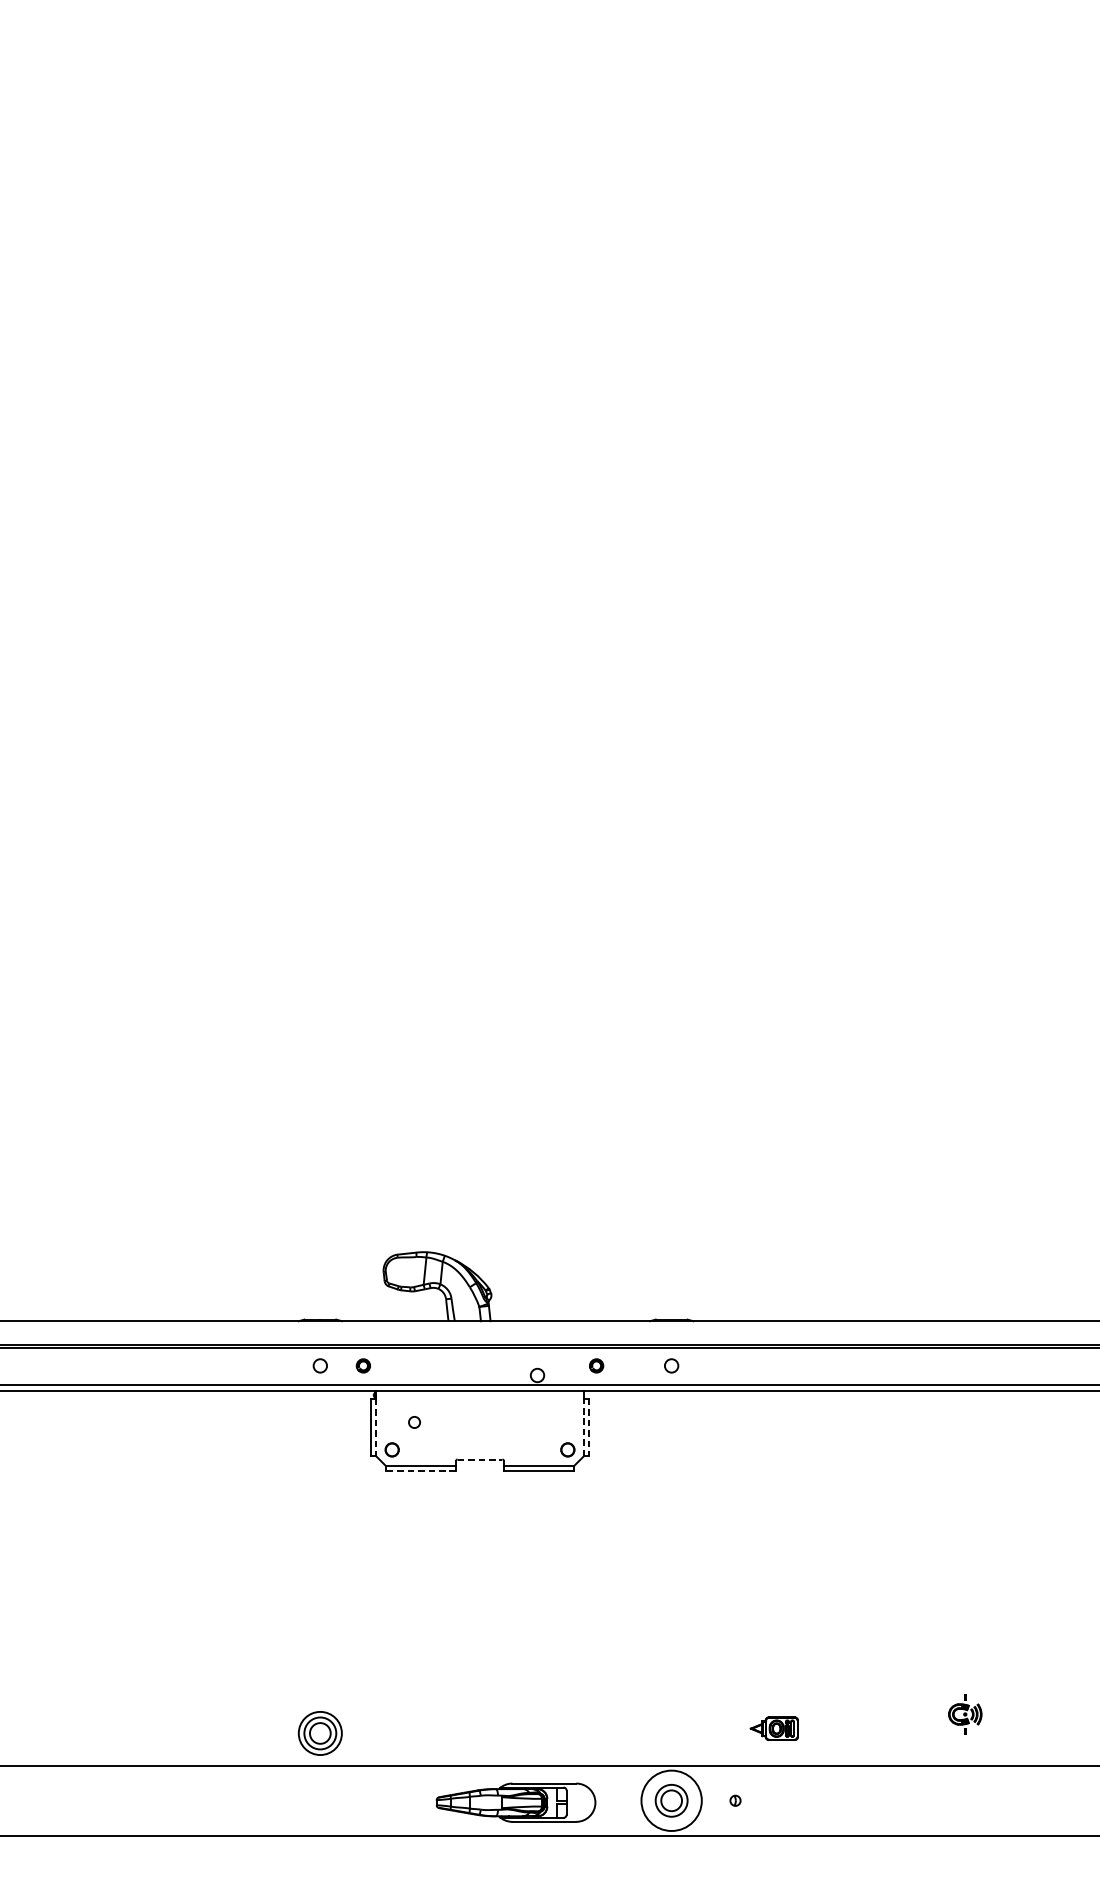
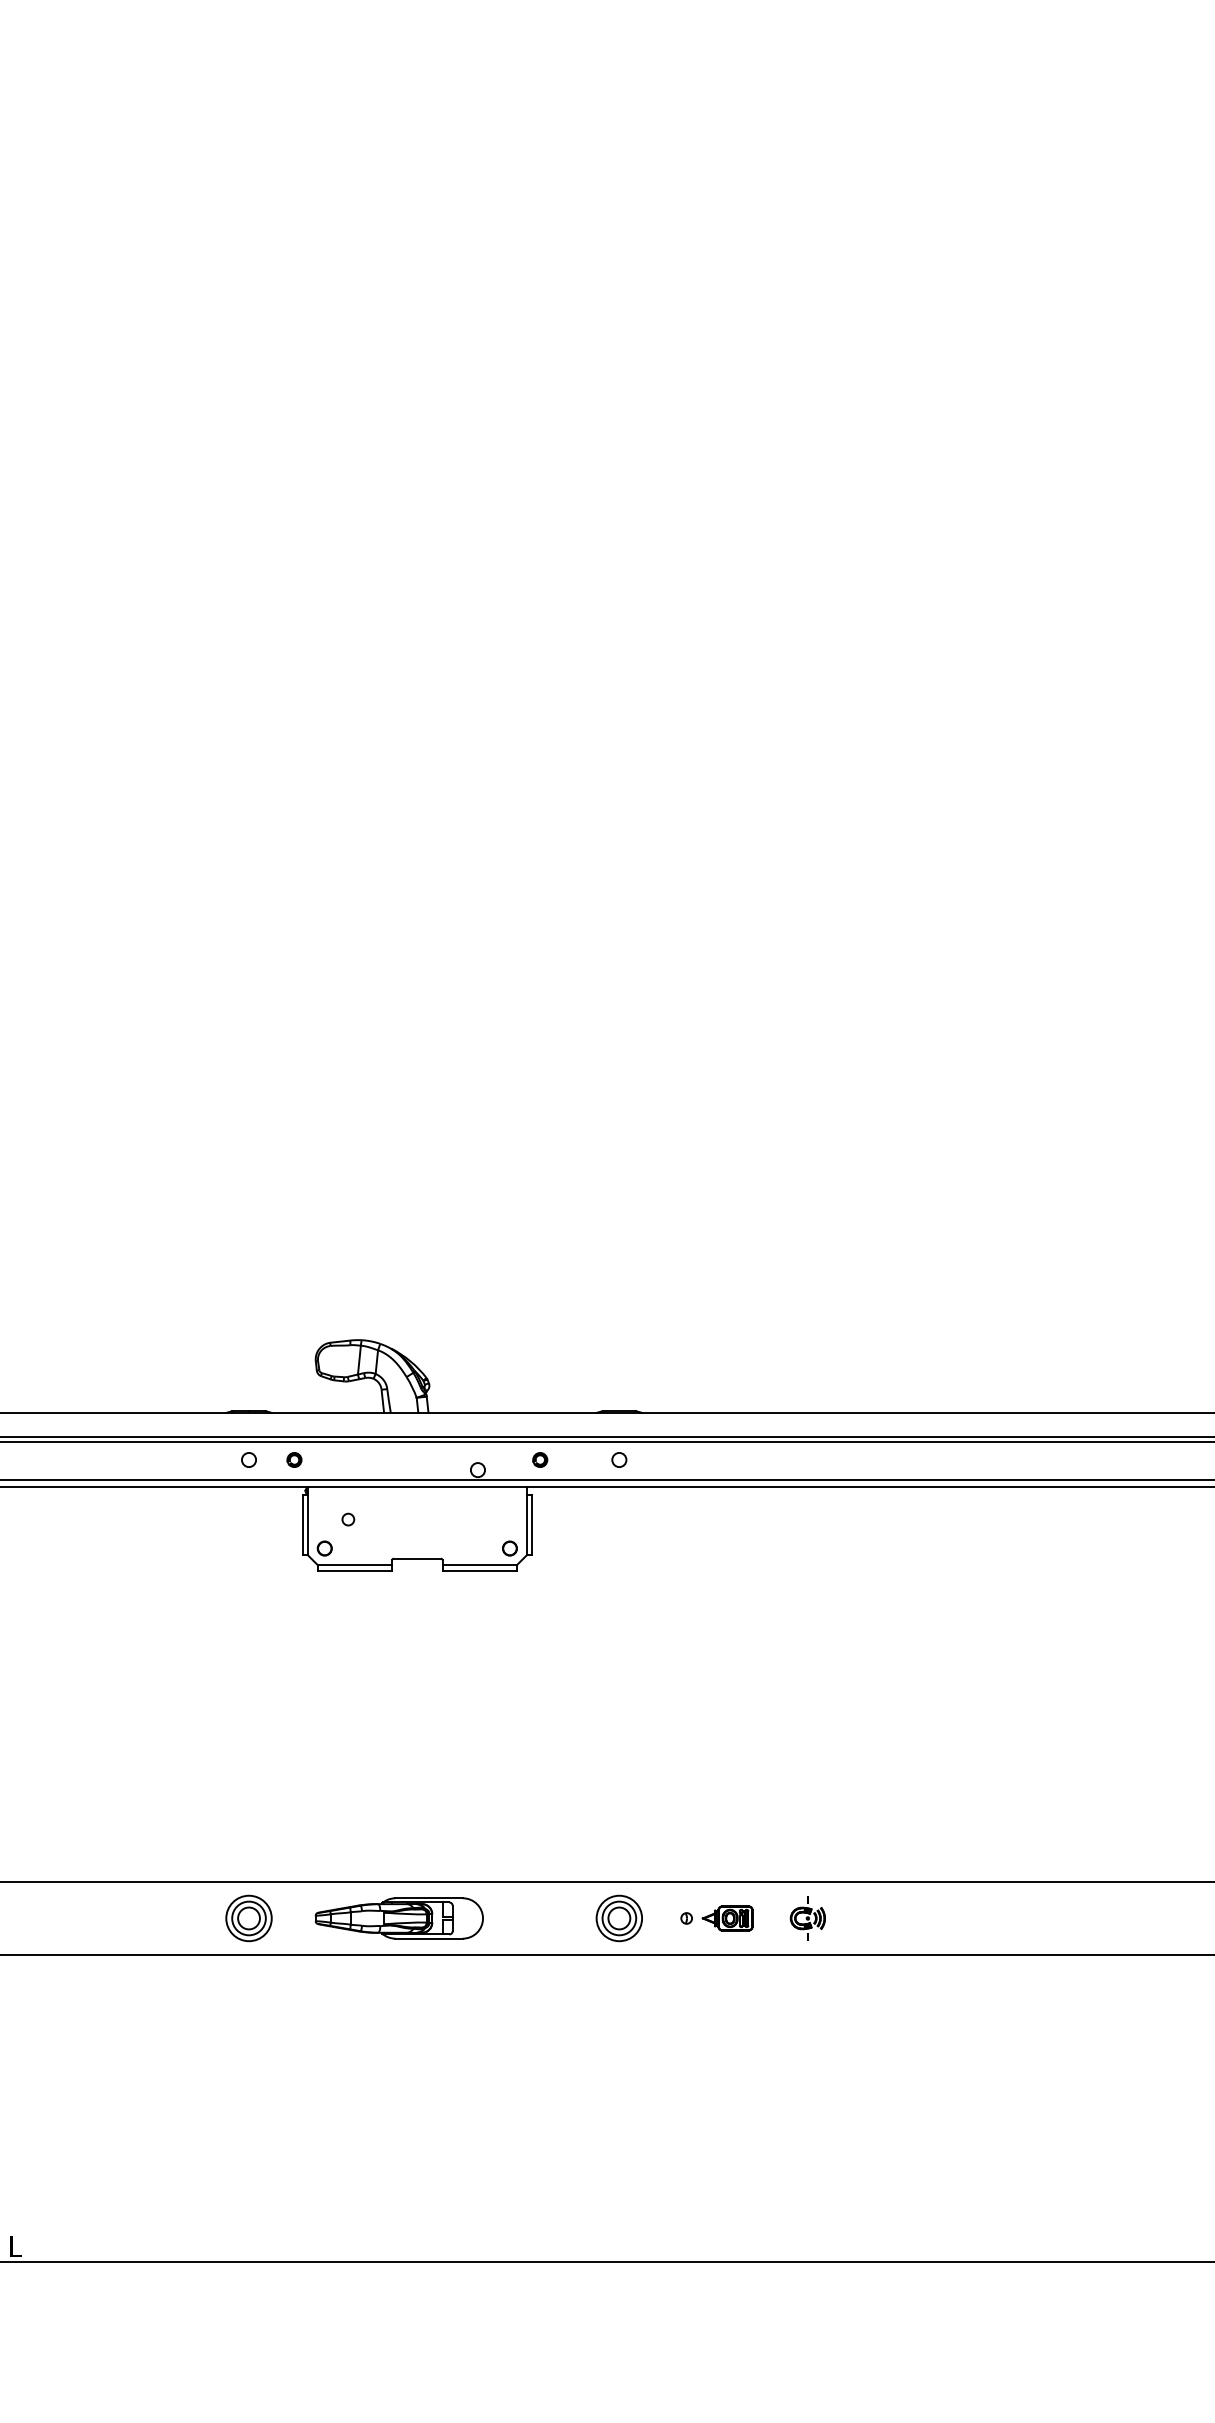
line: (583, 1427) -> (526, 1524), dashed -> solid
line: (375, 1428) -> (307, 1525), dashed -> solid
line: (589, 1428) -> (532, 1525), dashed -> solid
line: (480, 1459) -> (417, 1558), dashed -> solid
line: (420, 1470) -> (354, 1570), dashed -> solid
part: (964, 1714) -> (807, 1918), moved
part: (774, 1728) -> (727, 1918), moved
part: (319, 1733) -> (248, 1918), moved
circle: (671, 1800) -> (619, 1918), size x0.71
part: (515, 1802) -> (398, 1918), moved

